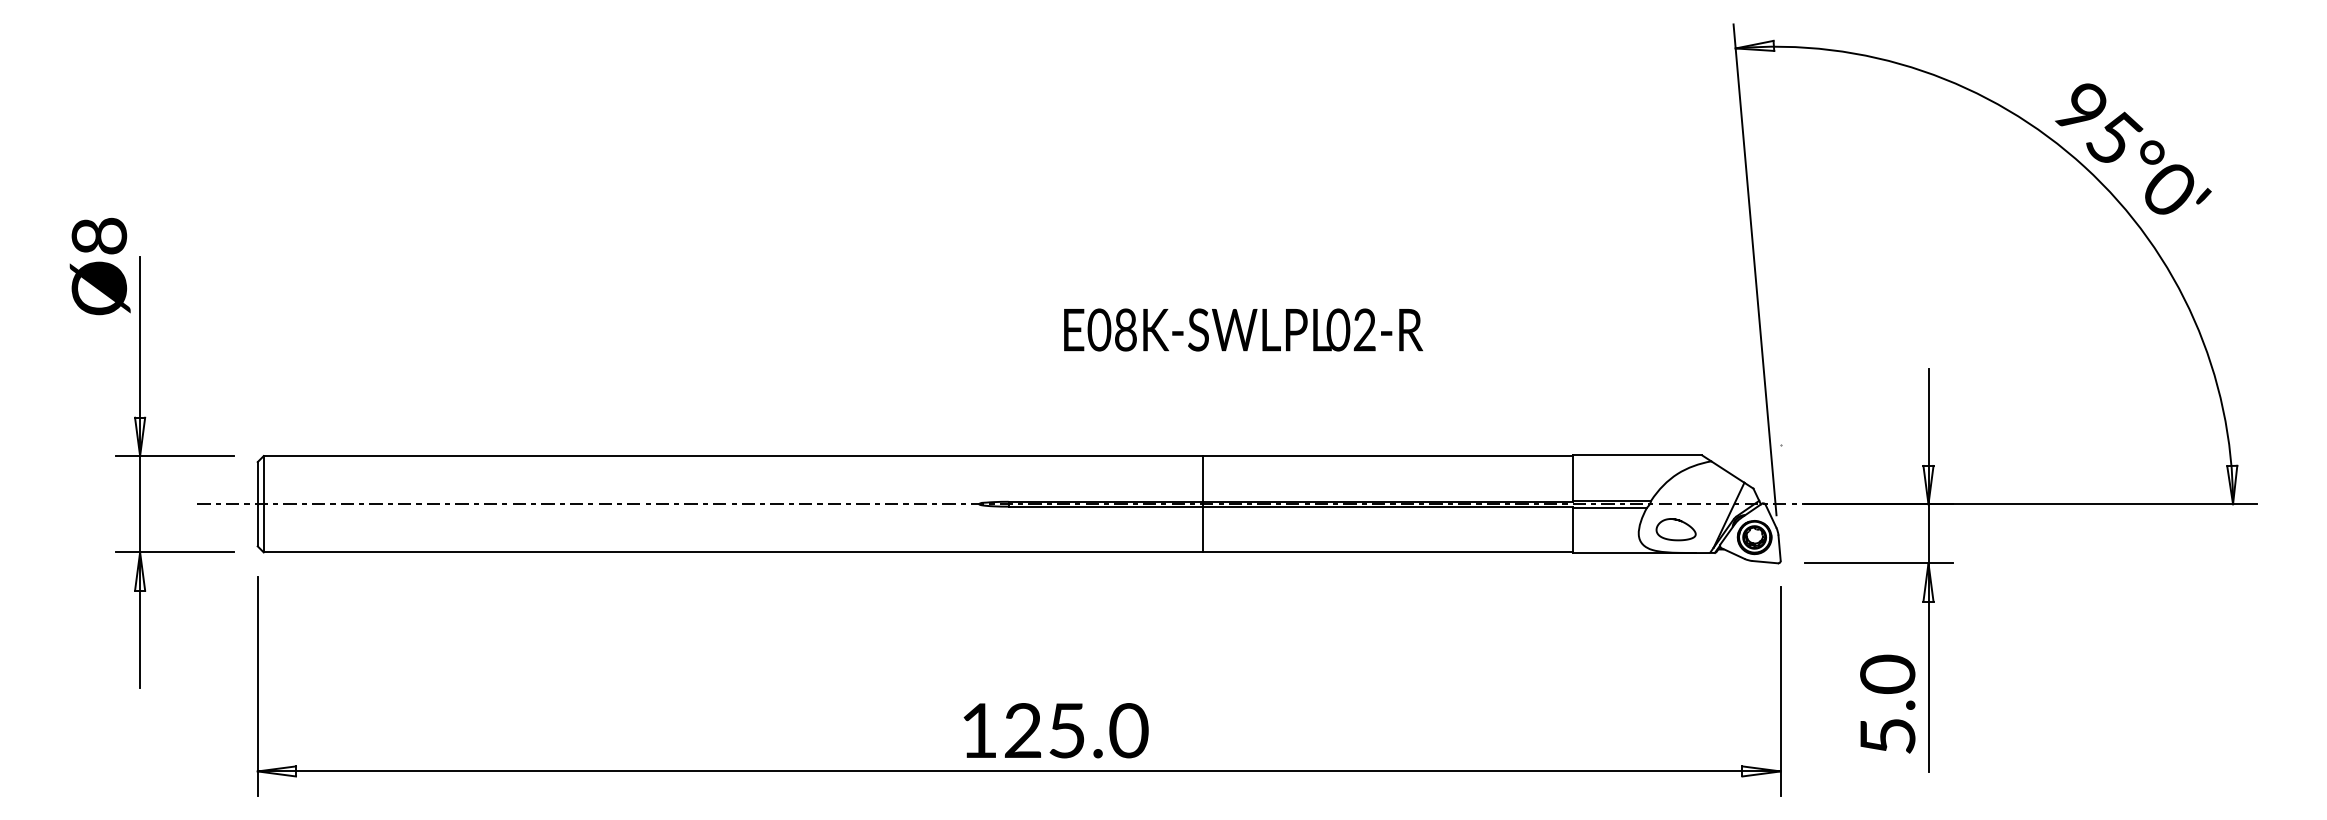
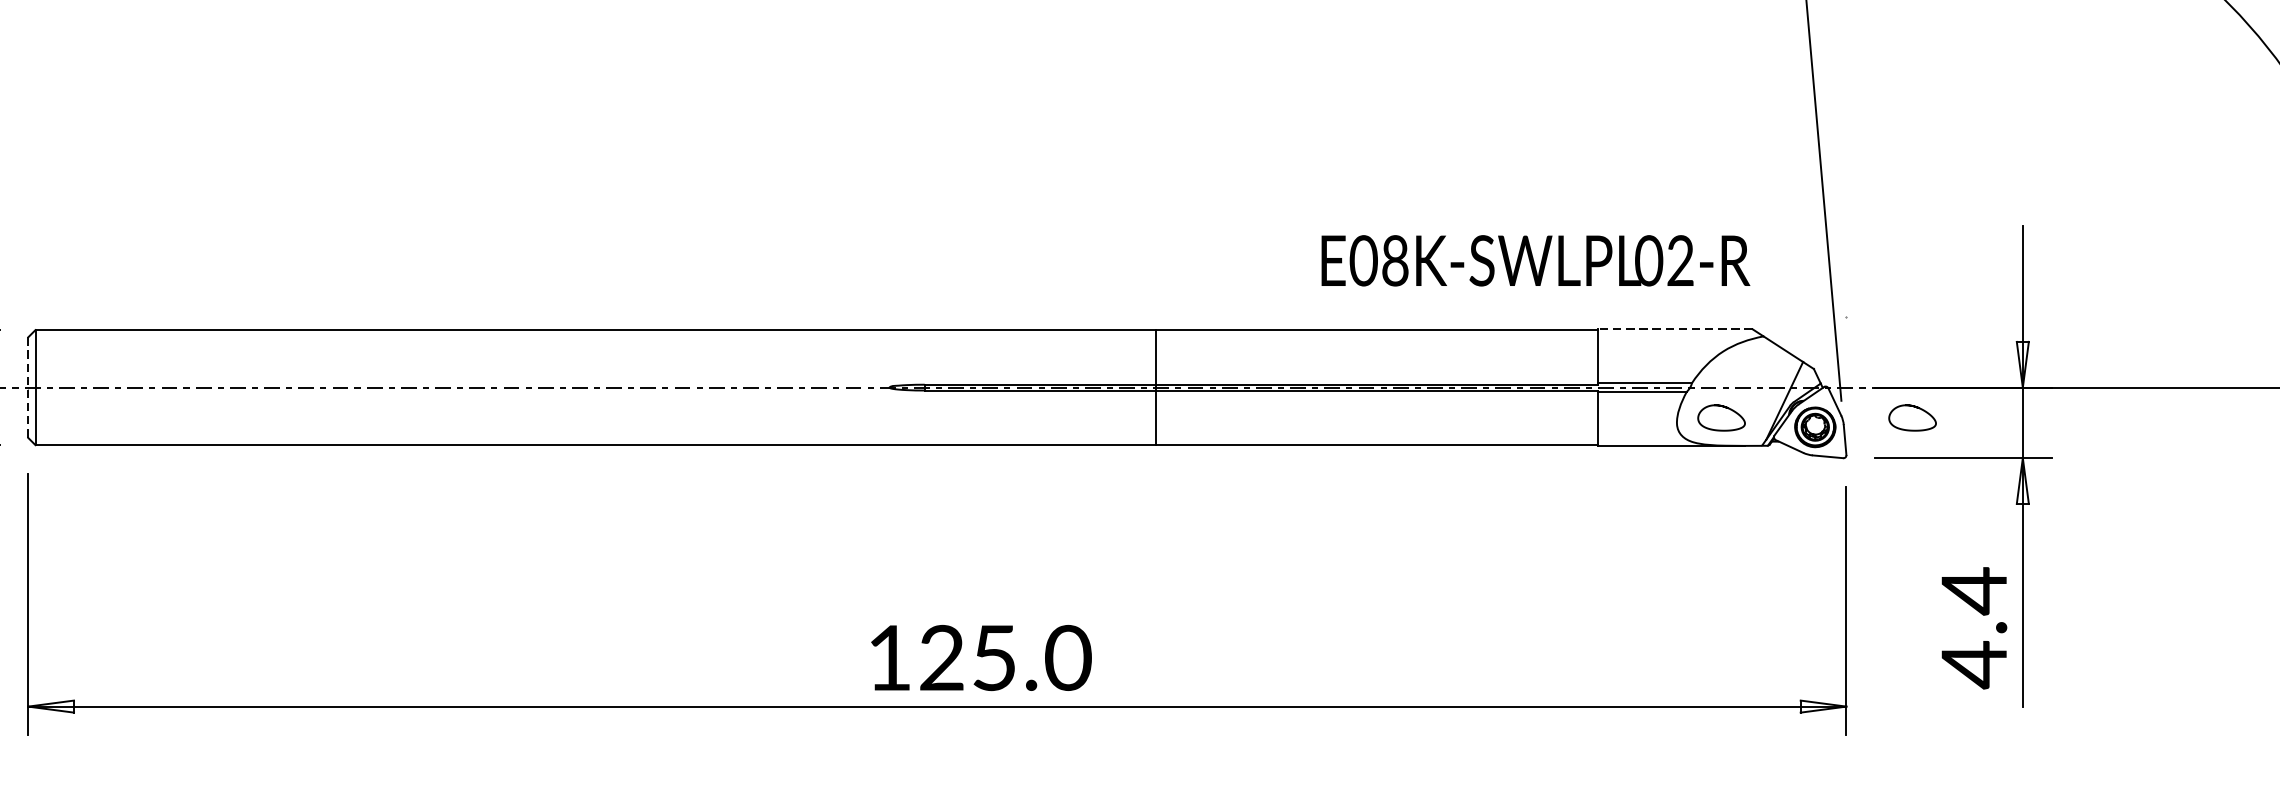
text: (1243, 329) -> (1535, 260), moved
line: (1637, 455) -> (1675, 329), solid -> dashed
line: (257, 504) -> (28, 387), solid -> dashed
curve: (1838, 521) -> (1915, 408), added
text: (1887, 705) -> (1973, 627), 5.0 -> 4.4

